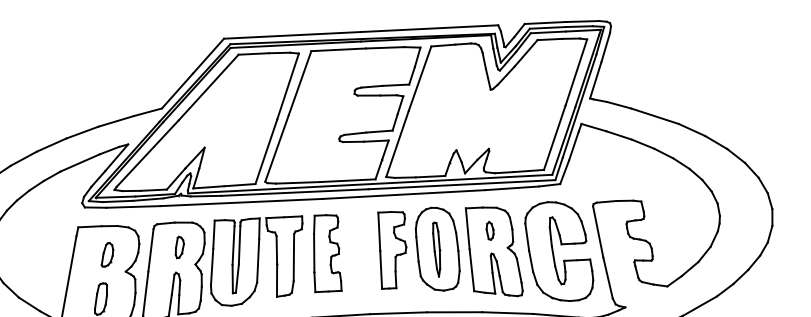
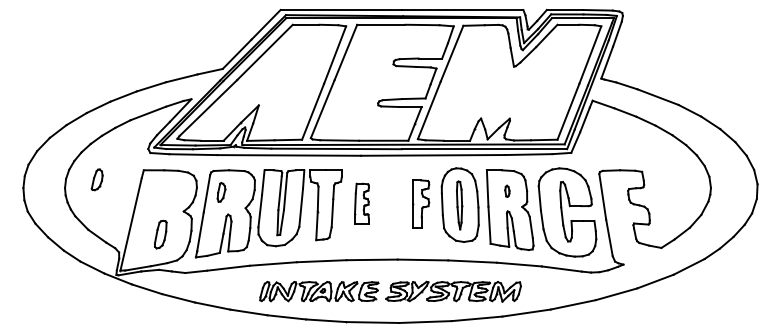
part: (490, 231) -> (507, 191), size x0.7
part: (179, 247) -> (221, 192), moved
part: (392, 249) -> (420, 203), size x0.7
part: (326, 252) -> (361, 203), size x0.6
part: (106, 254) -> (96, 179), moved

